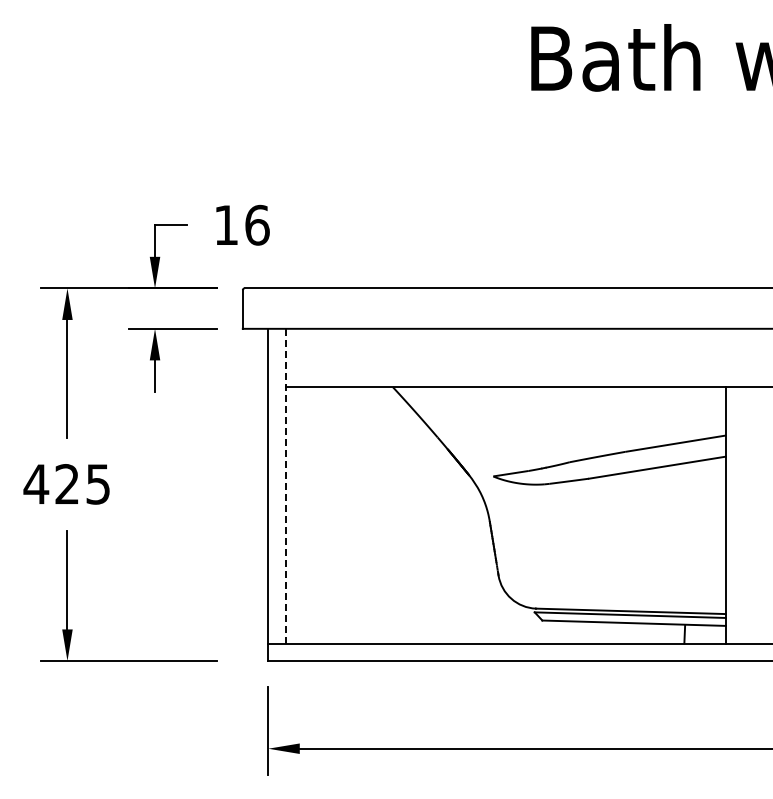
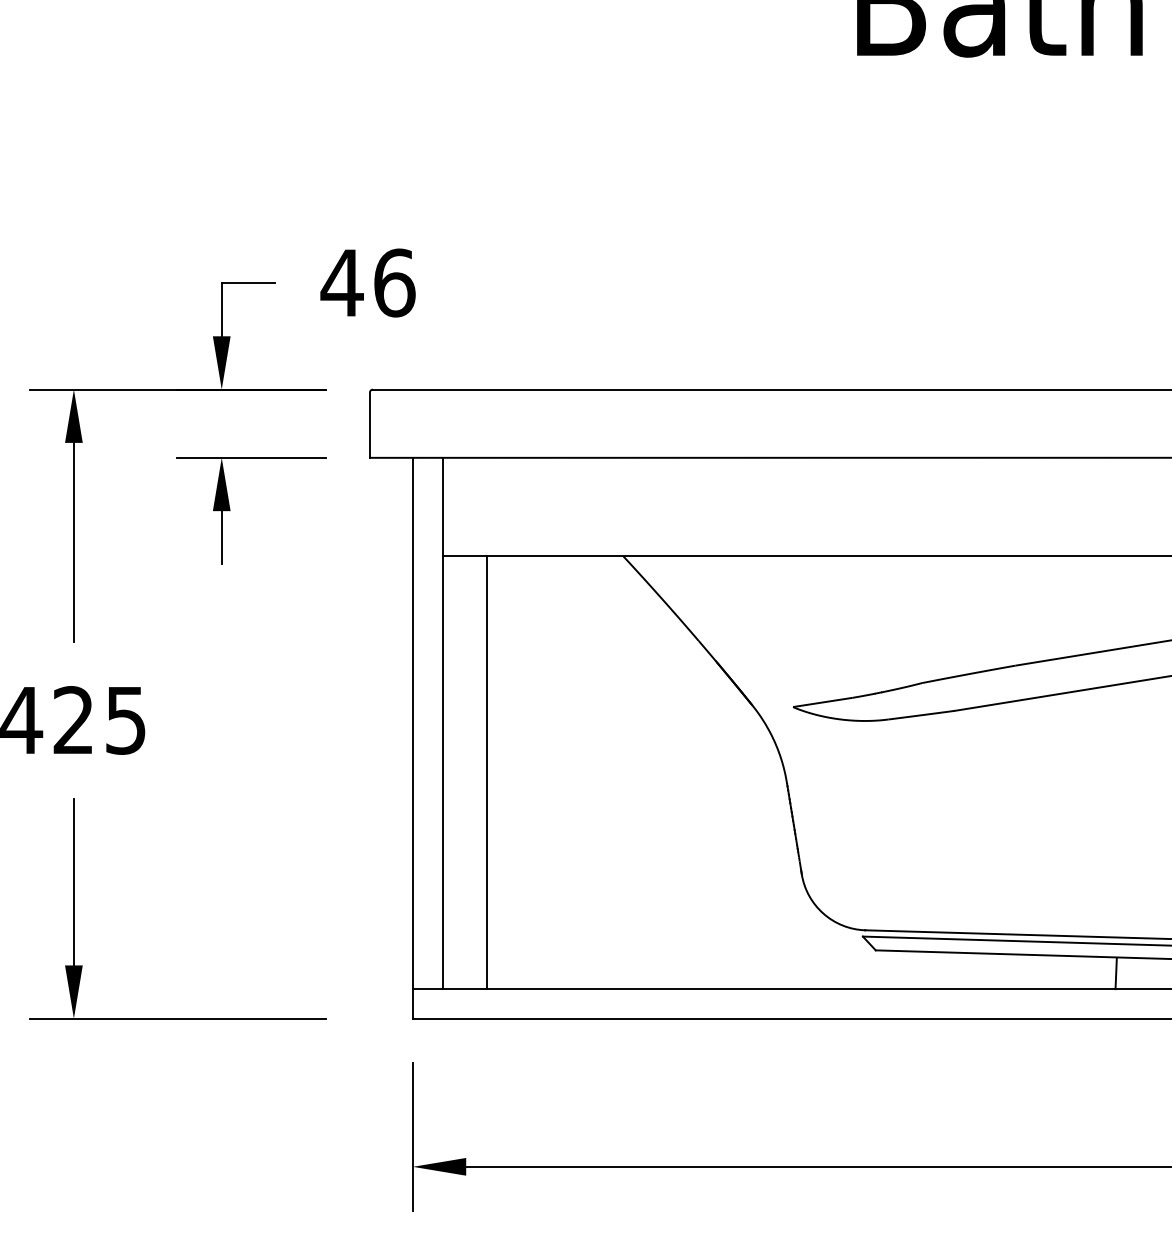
text: (226, 224) -> (342, 281), 16 -> 46
line: (285, 486) -> (442, 724), dashed -> solid
line: (312, 515) -> (487, 773), added

